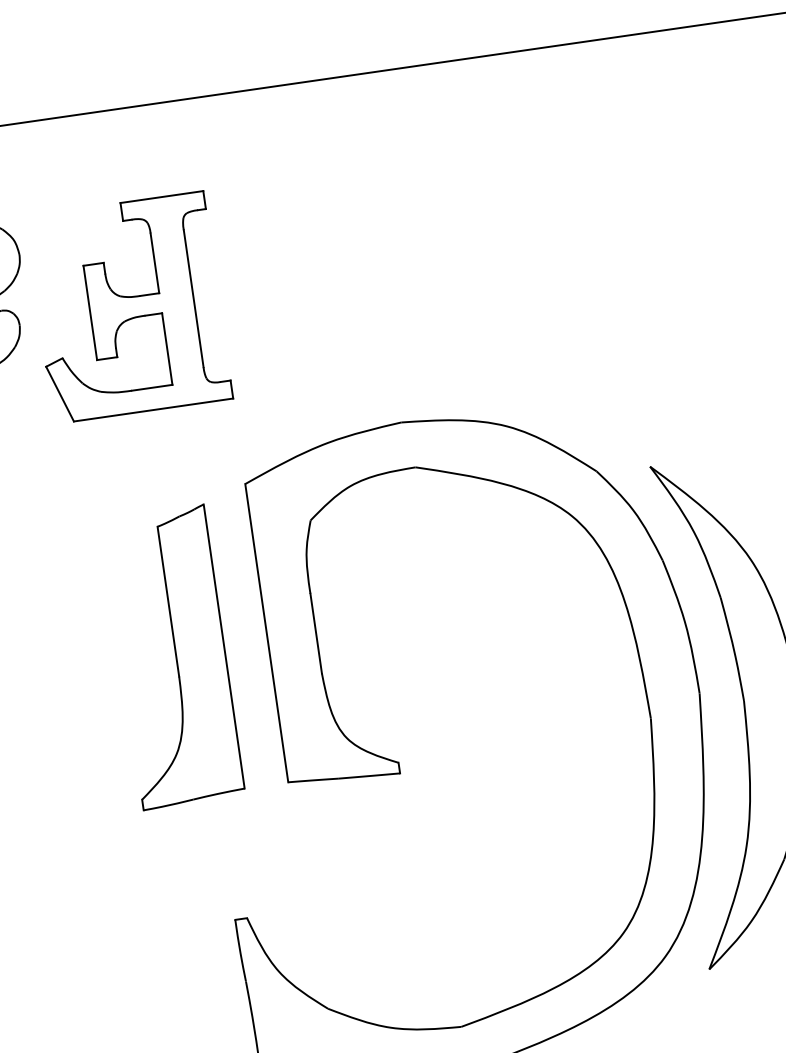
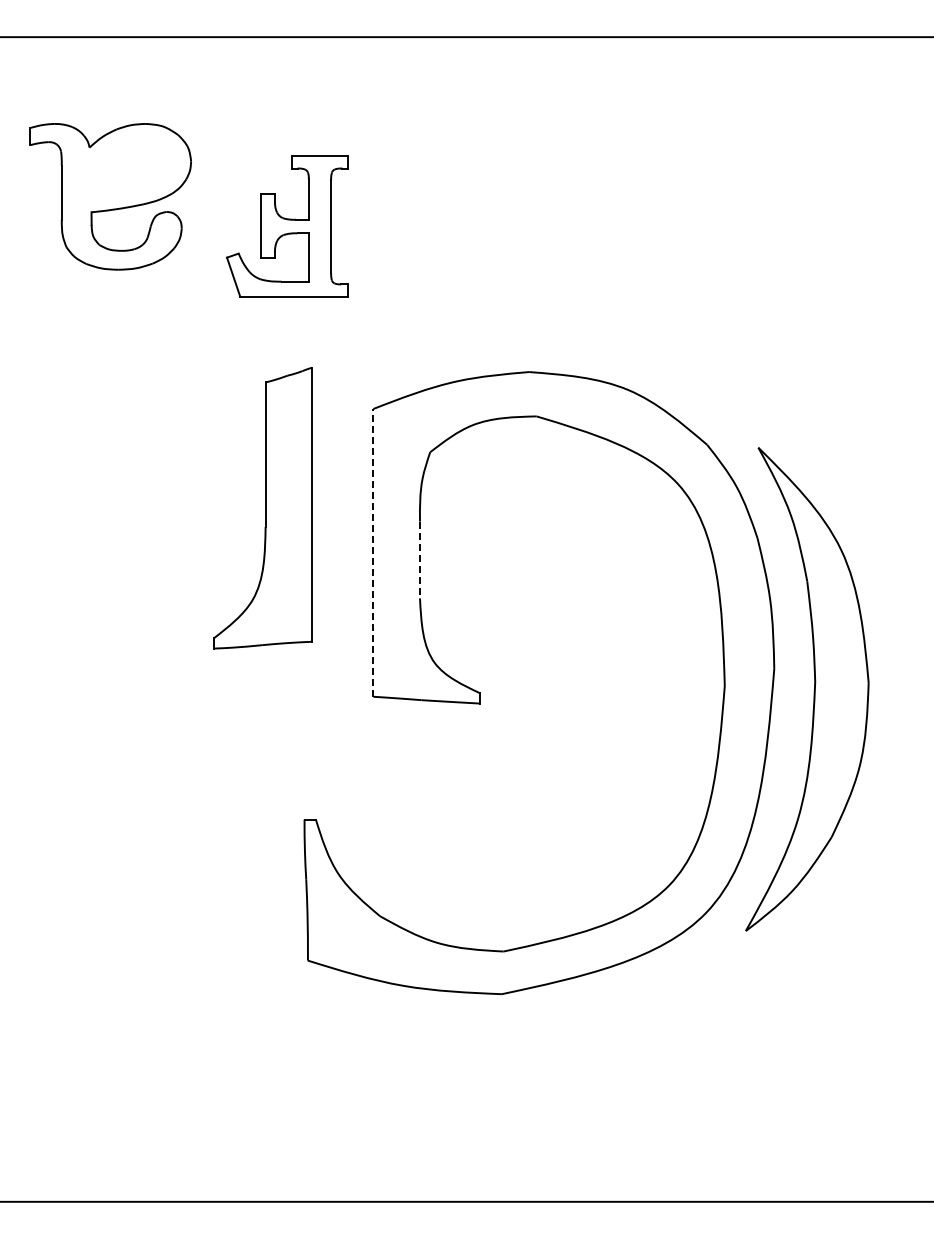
part: (129, 307) -> (287, 226), size x0.7
line: (266, 632) -> (373, 552), solid -> dashed
line: (315, 634) -> (419, 560), solid -> dashed
part: (173, 657) -> (262, 508), moved

